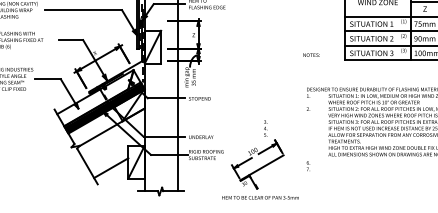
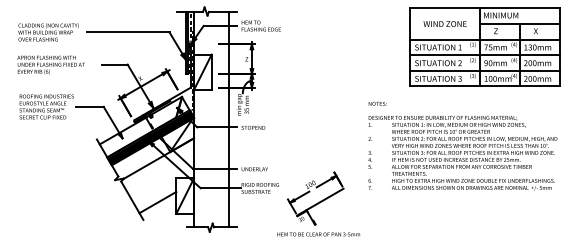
text: (311, 54) -> (377, 103), moved
text: (265, 128) -> (370, 159), moved
text: (308, 166) -> (370, 184), moved

